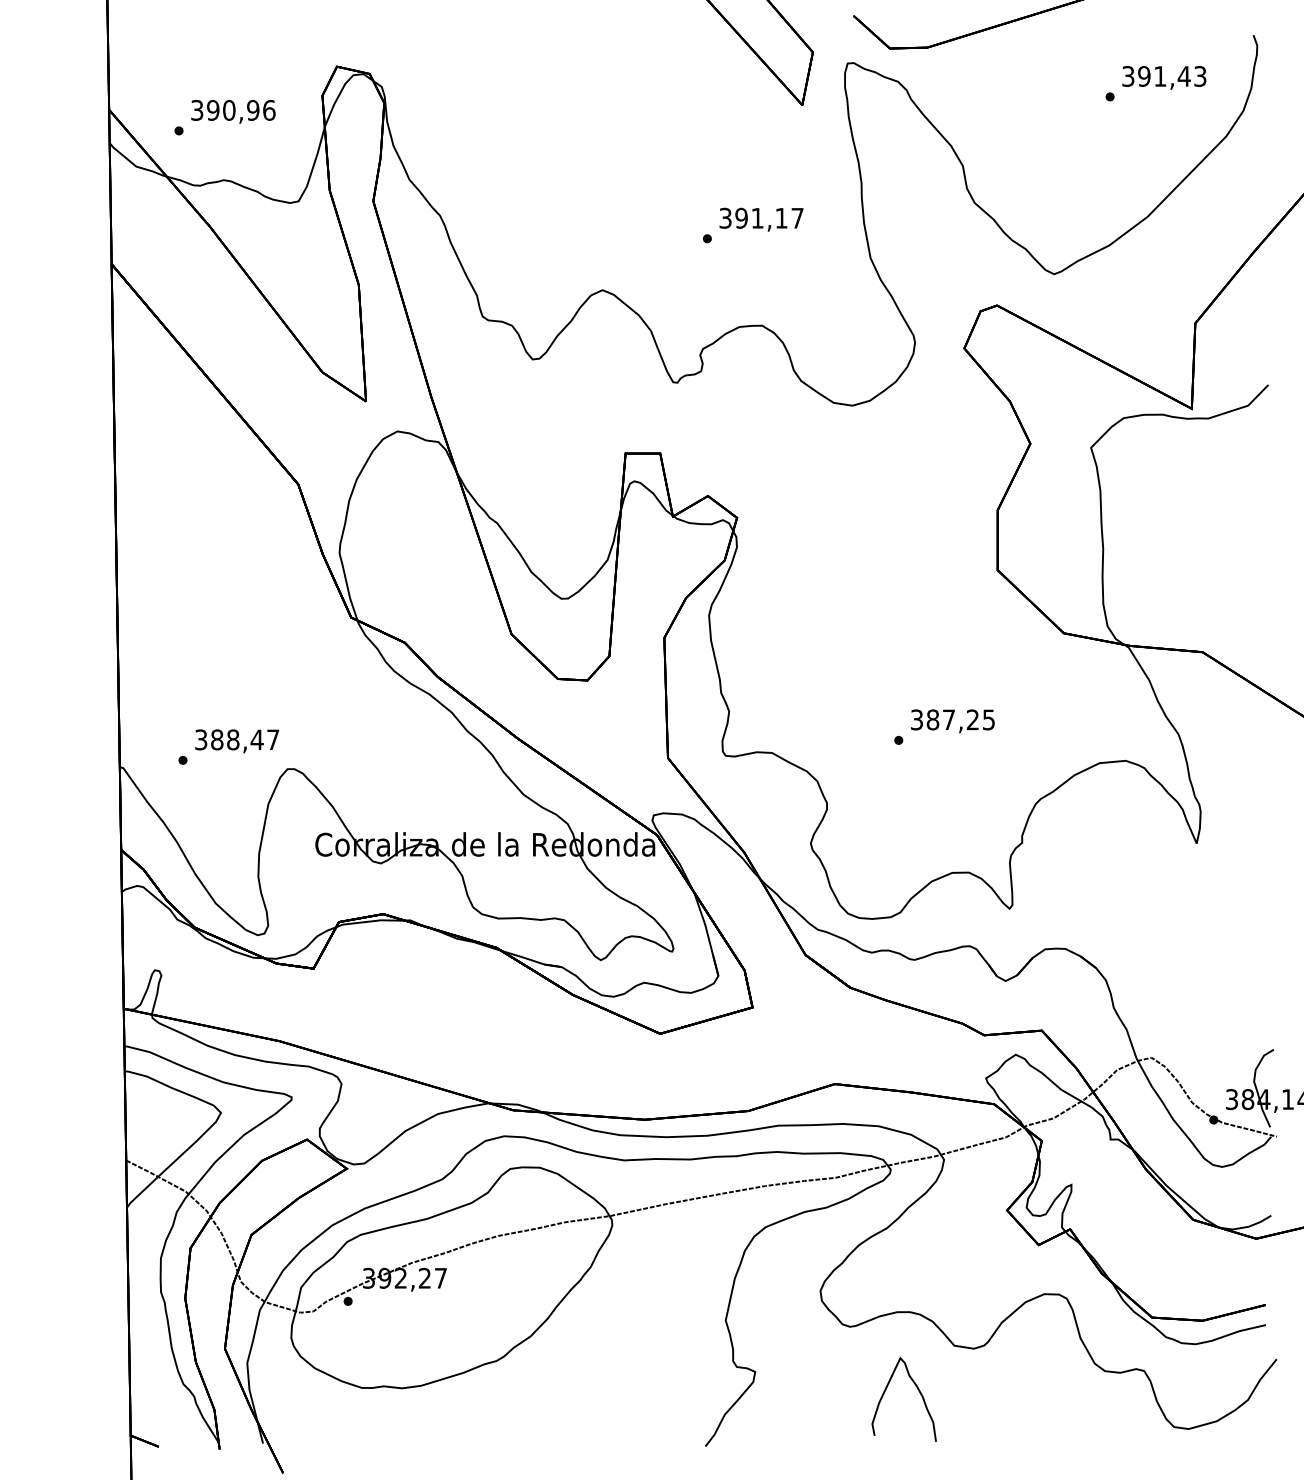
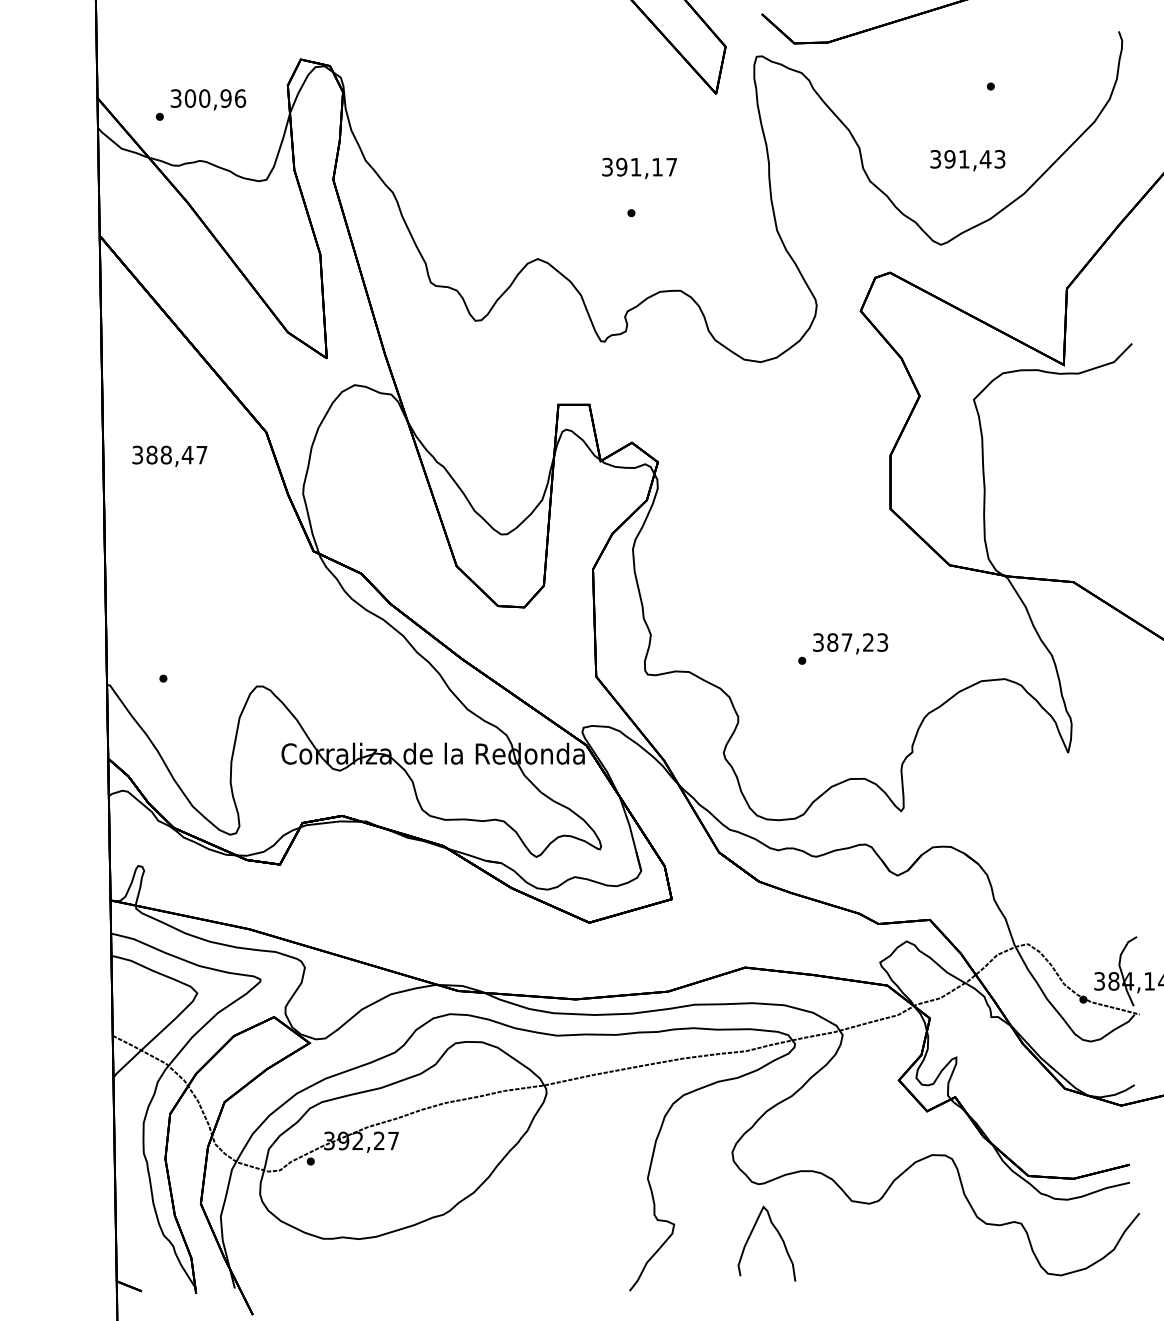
text: (1164, 77) -> (968, 160), moved
text: (213, 110) -> (190, 98), 390,96 -> 300,96
text: (761, 219) -> (639, 168), moved
text: (988, 719) -> (882, 642), 387,25 -> 387,23
text: (237, 741) -> (170, 456), moved
curve: (918, 1391) -> (779, 1236), moved

